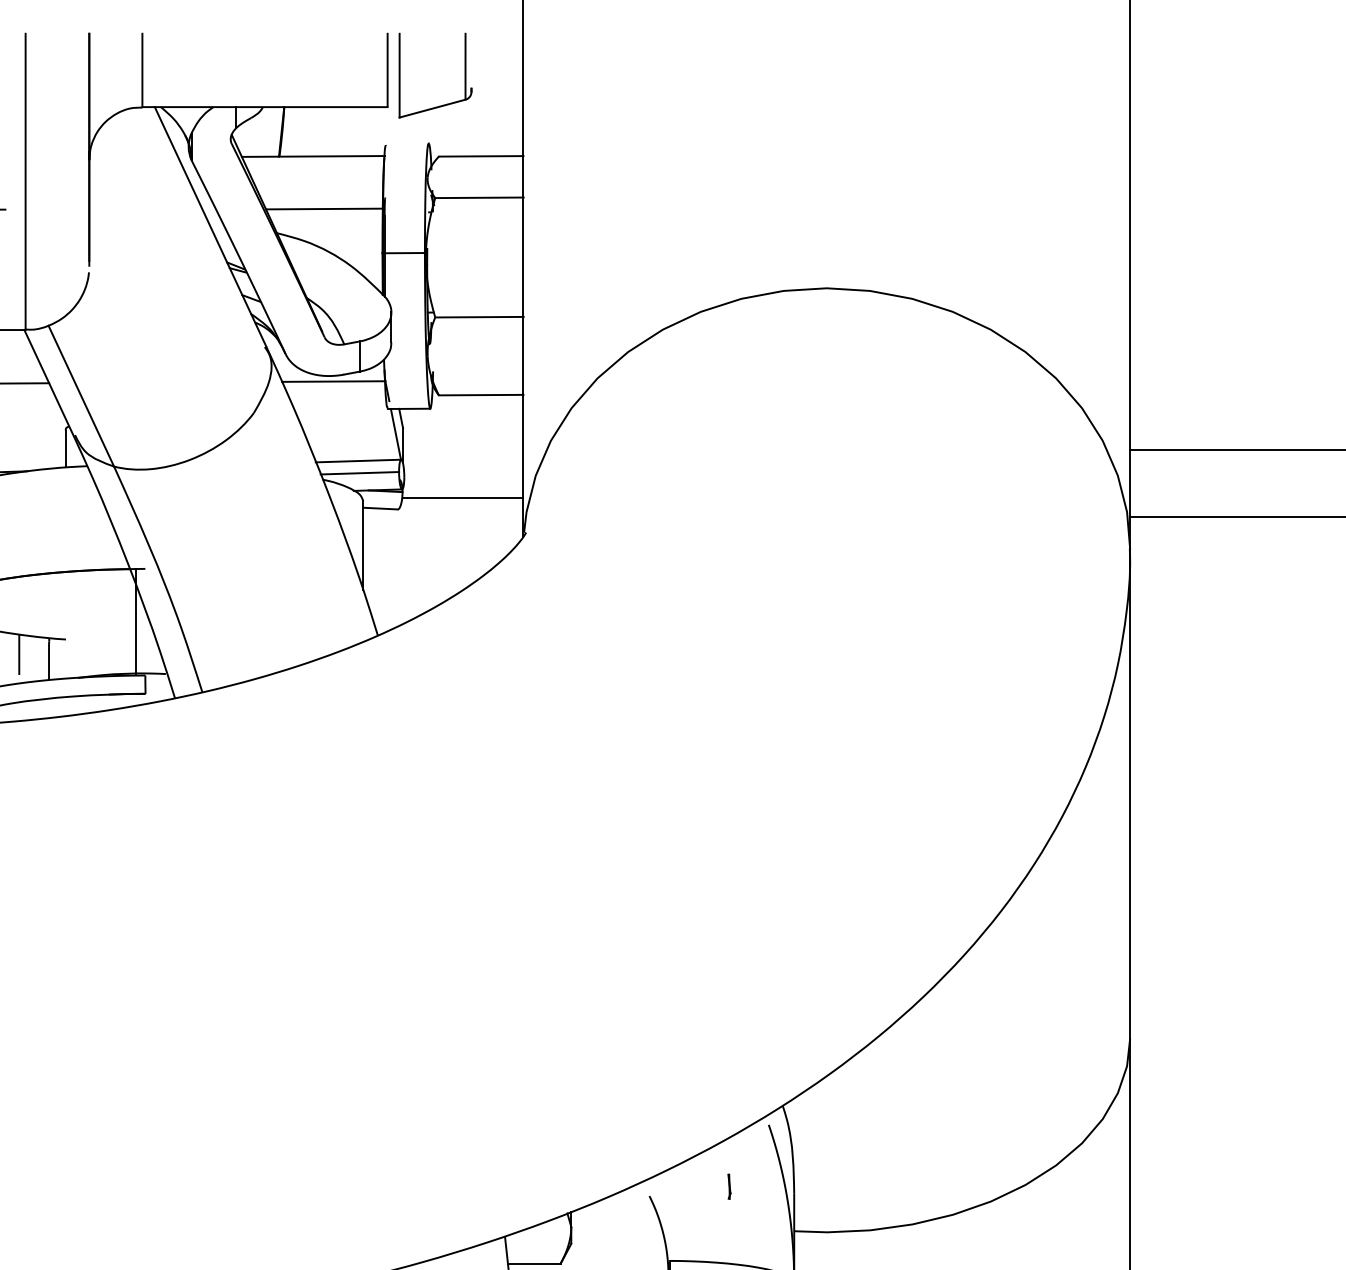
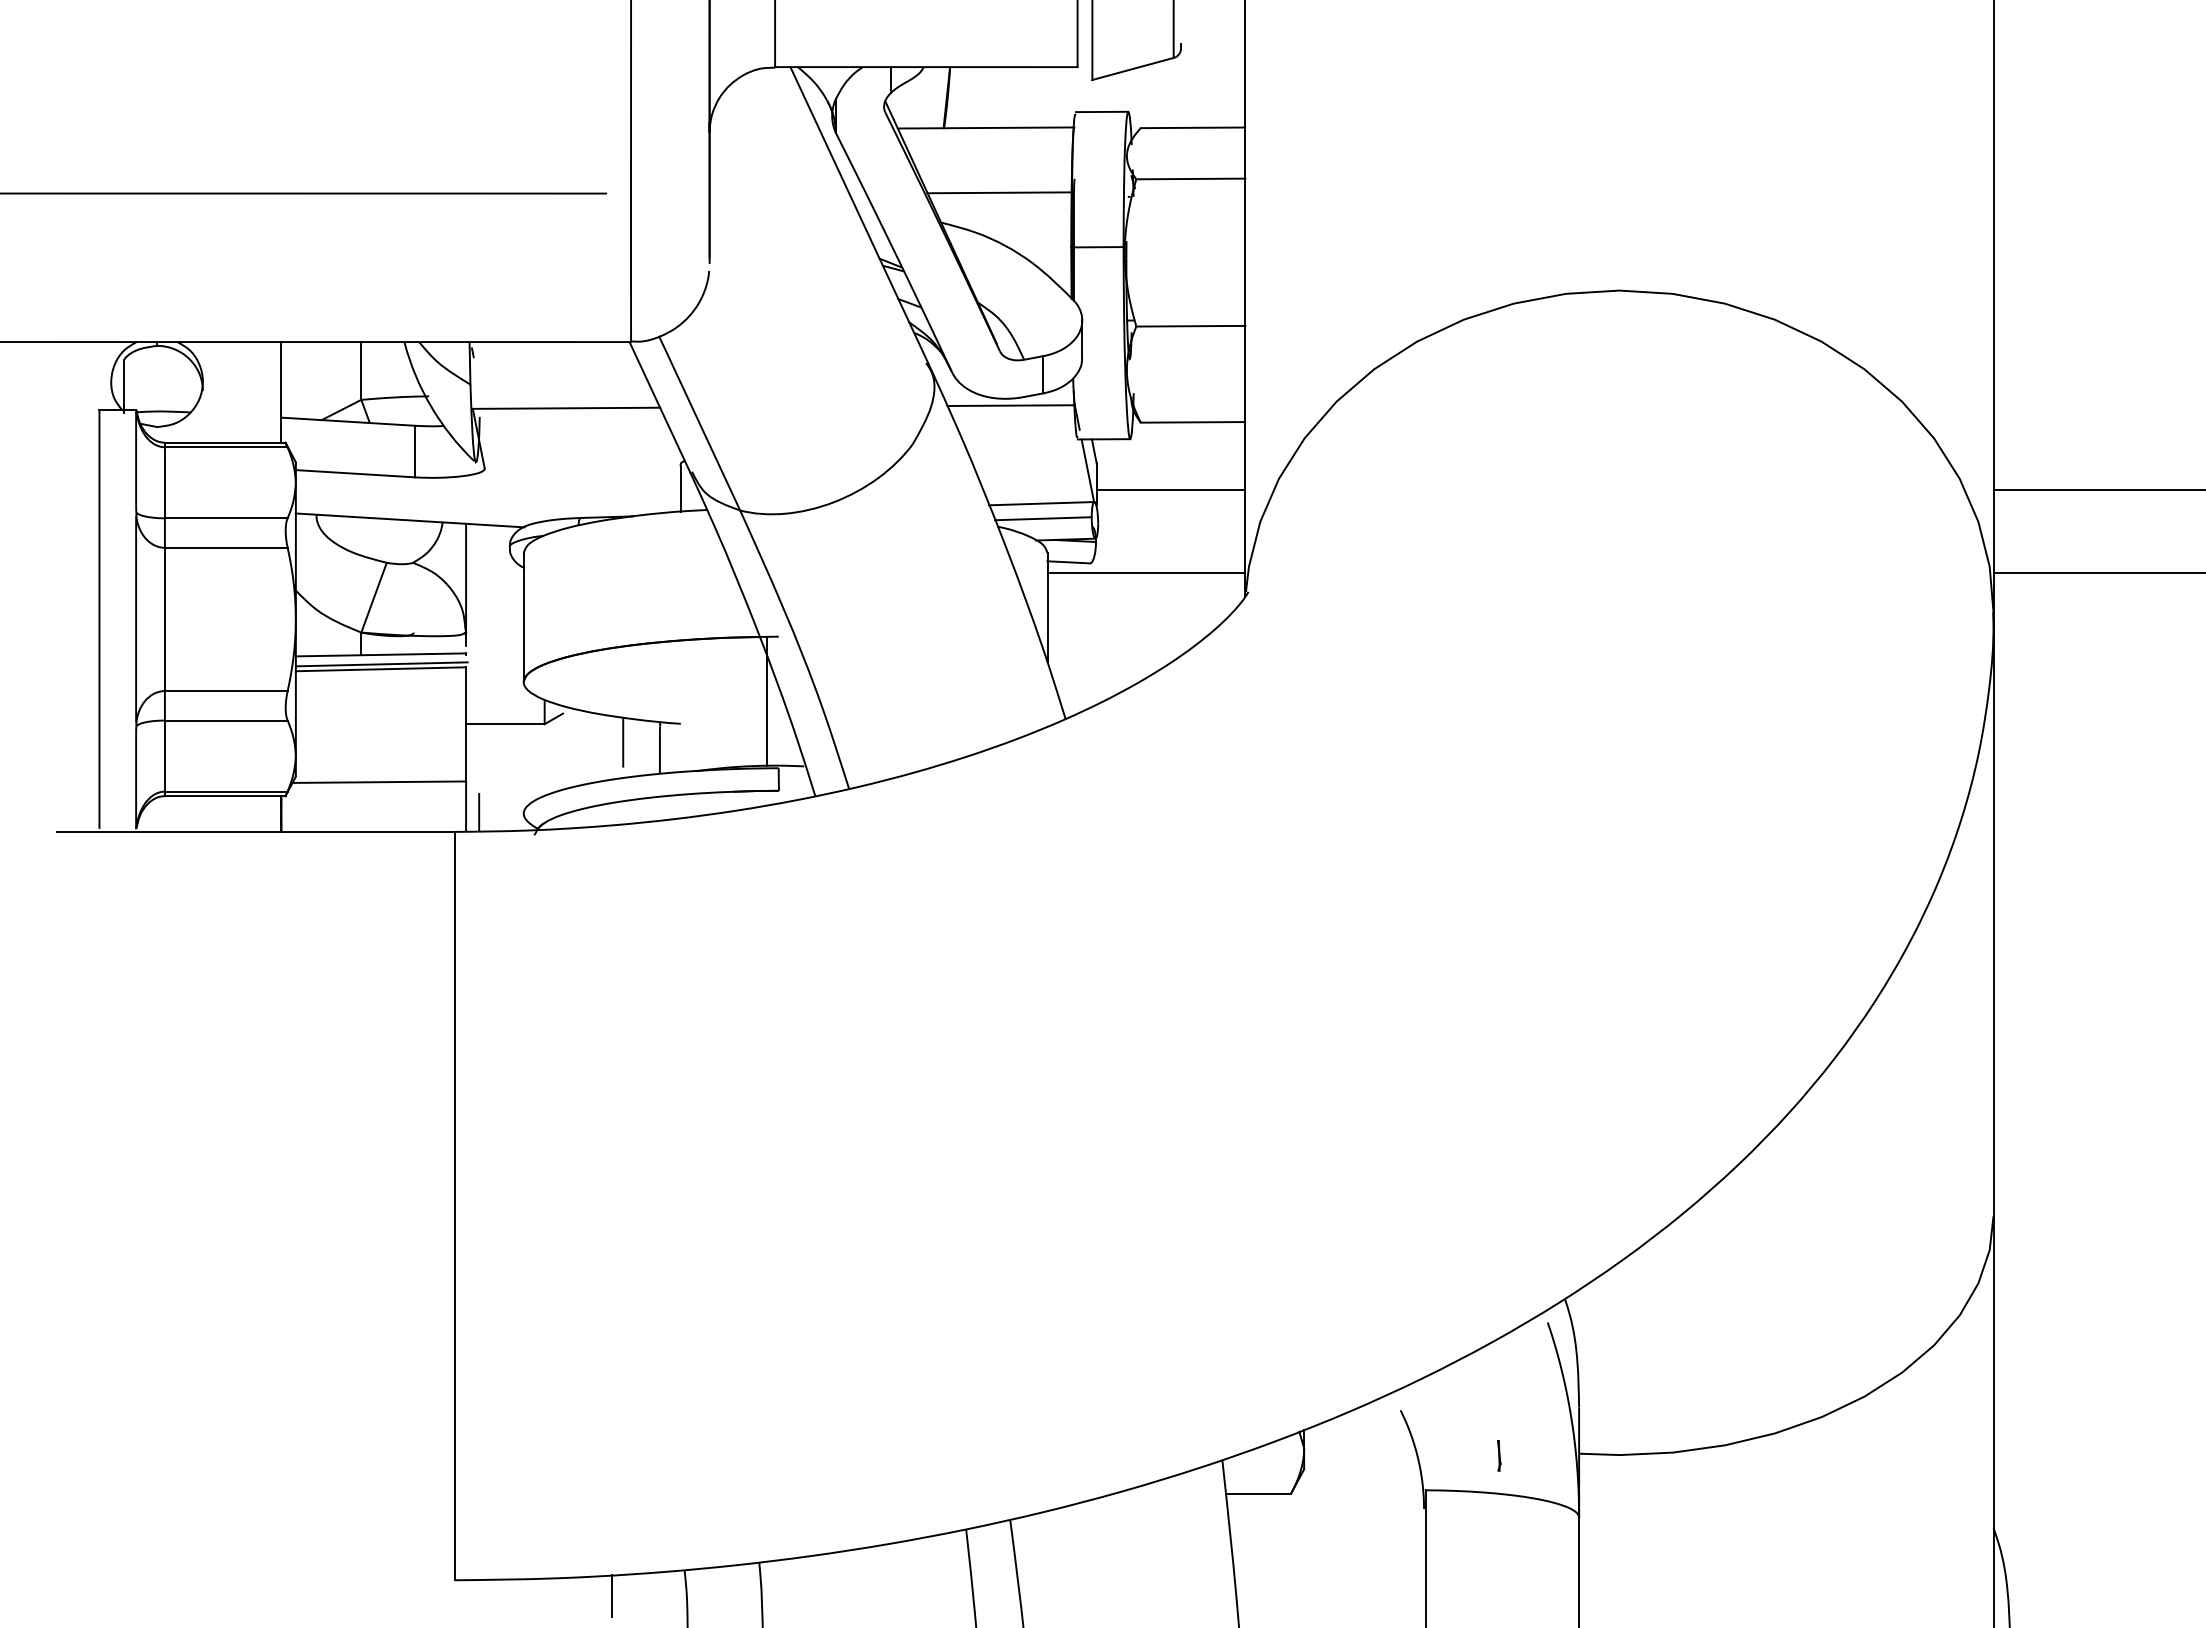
line: (407, 143) -> (1101, 111), added
line: (462, 497) -> (1170, 489), moved
line: (443, 516) -> (1146, 572), added
line: (729, 1186) -> (1499, 1455), moved

